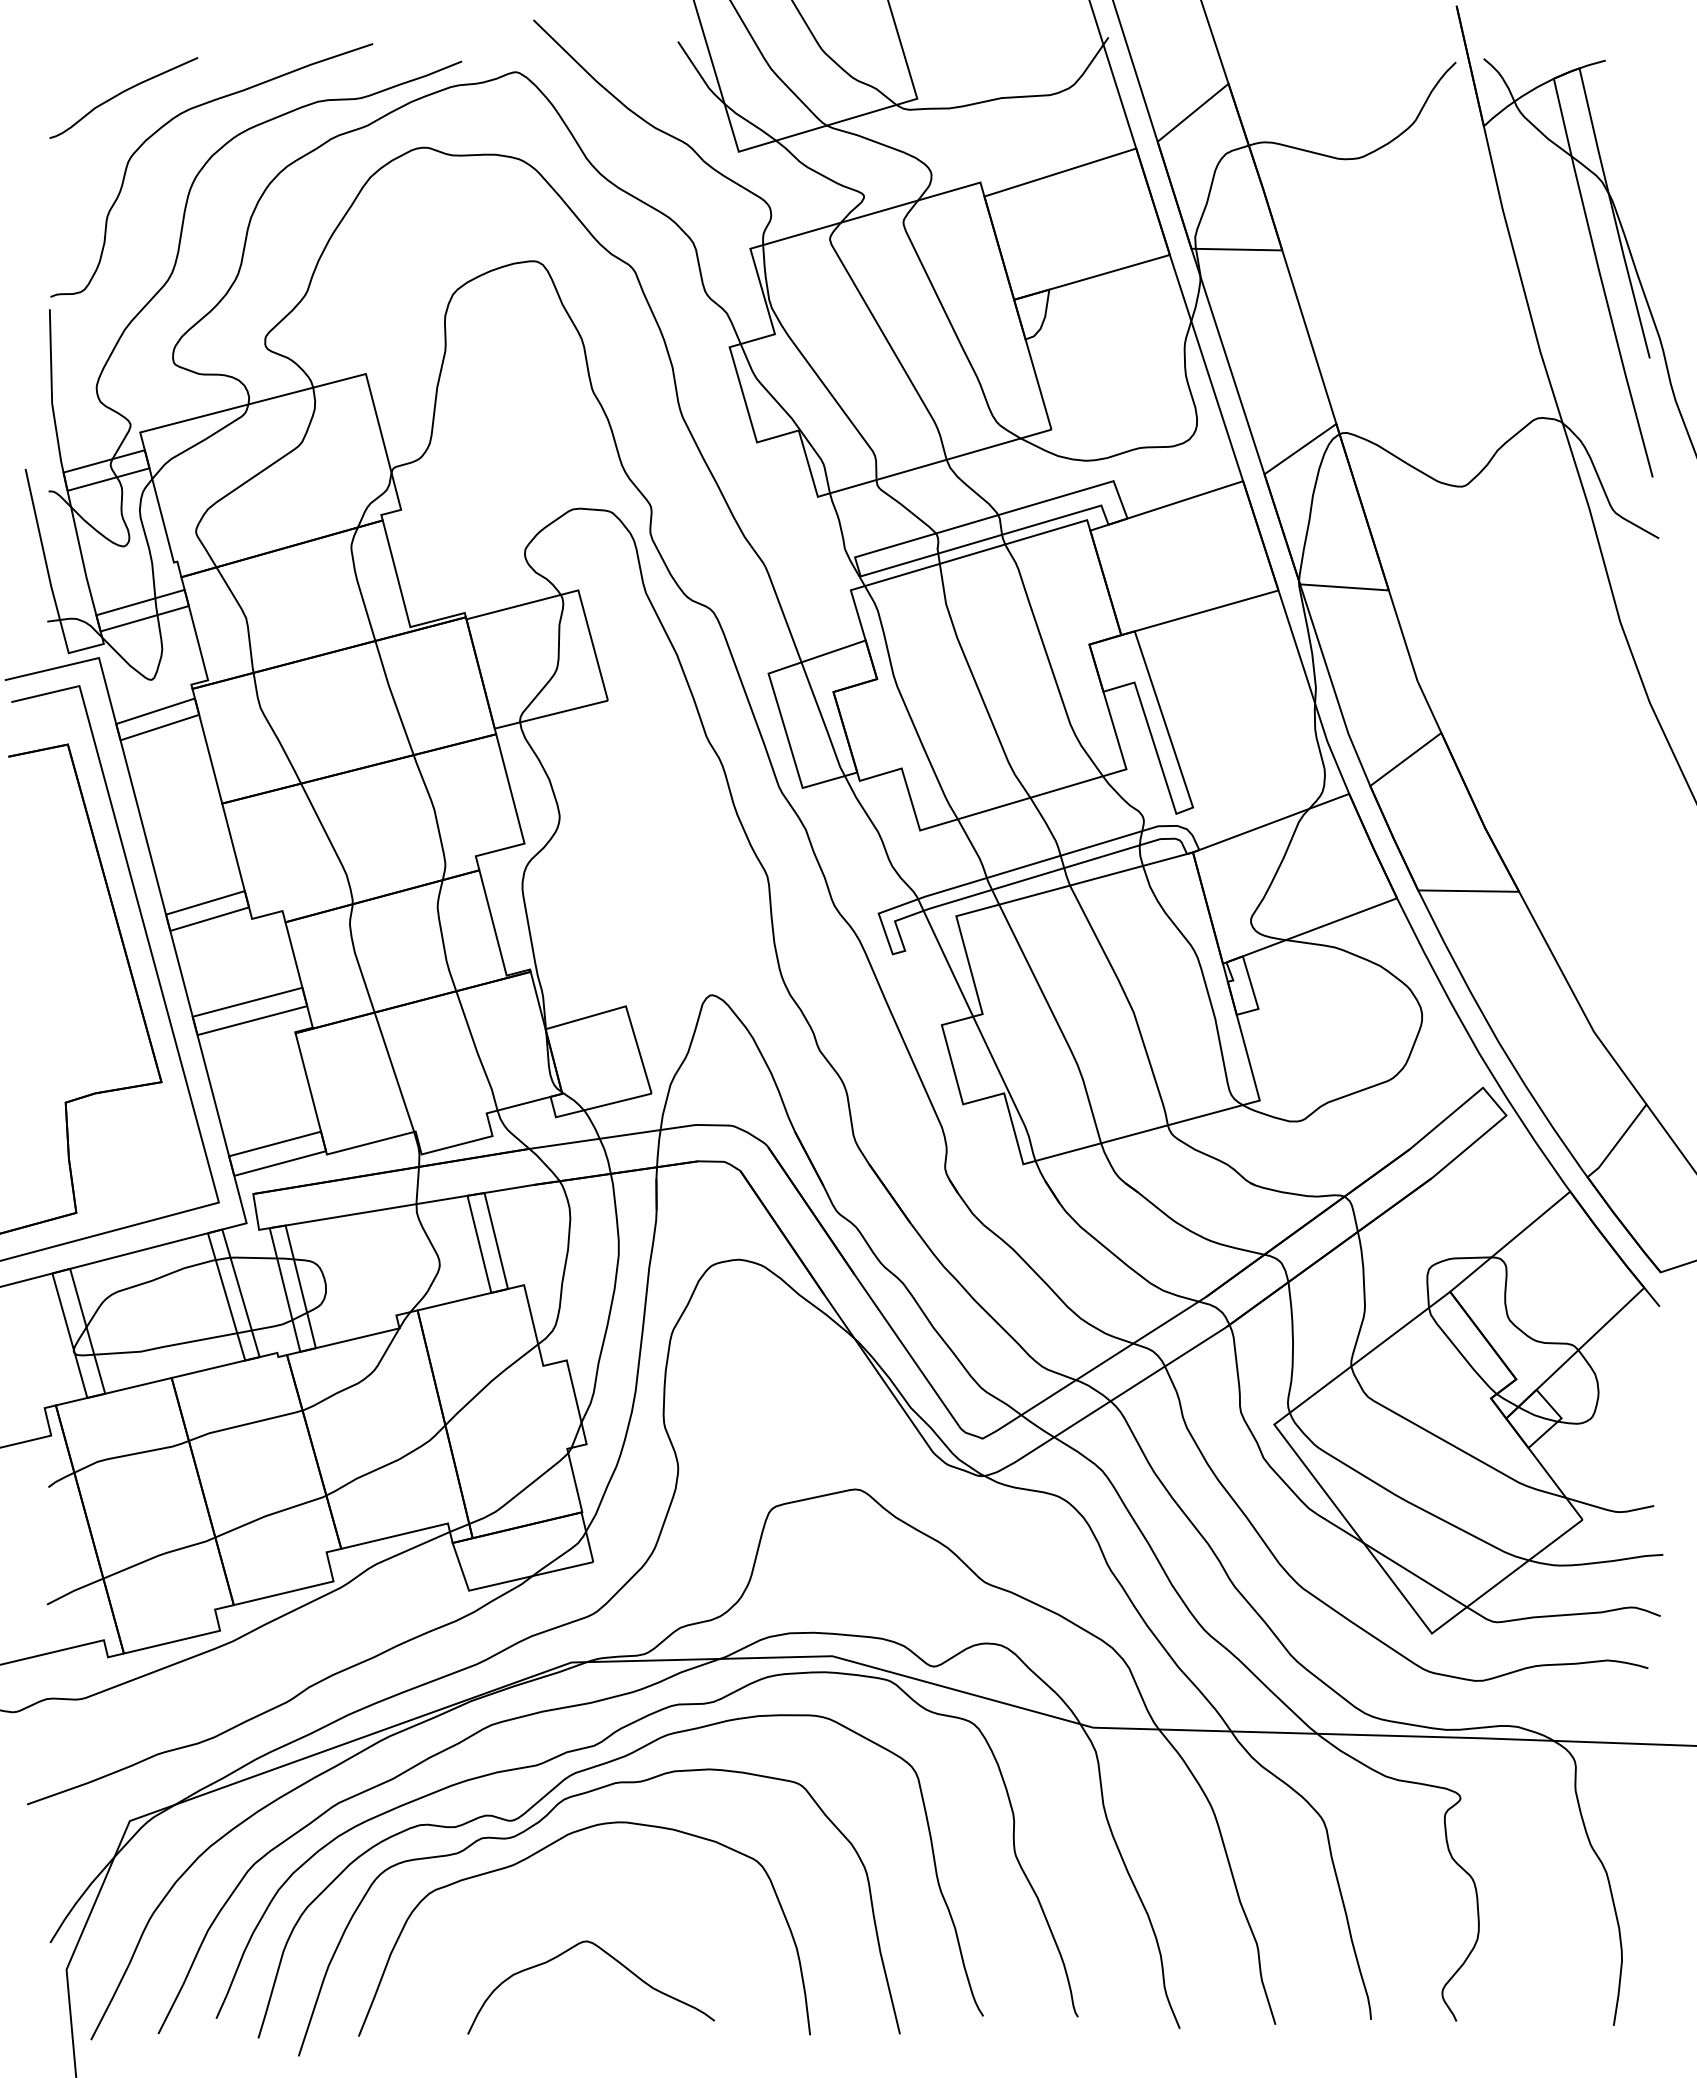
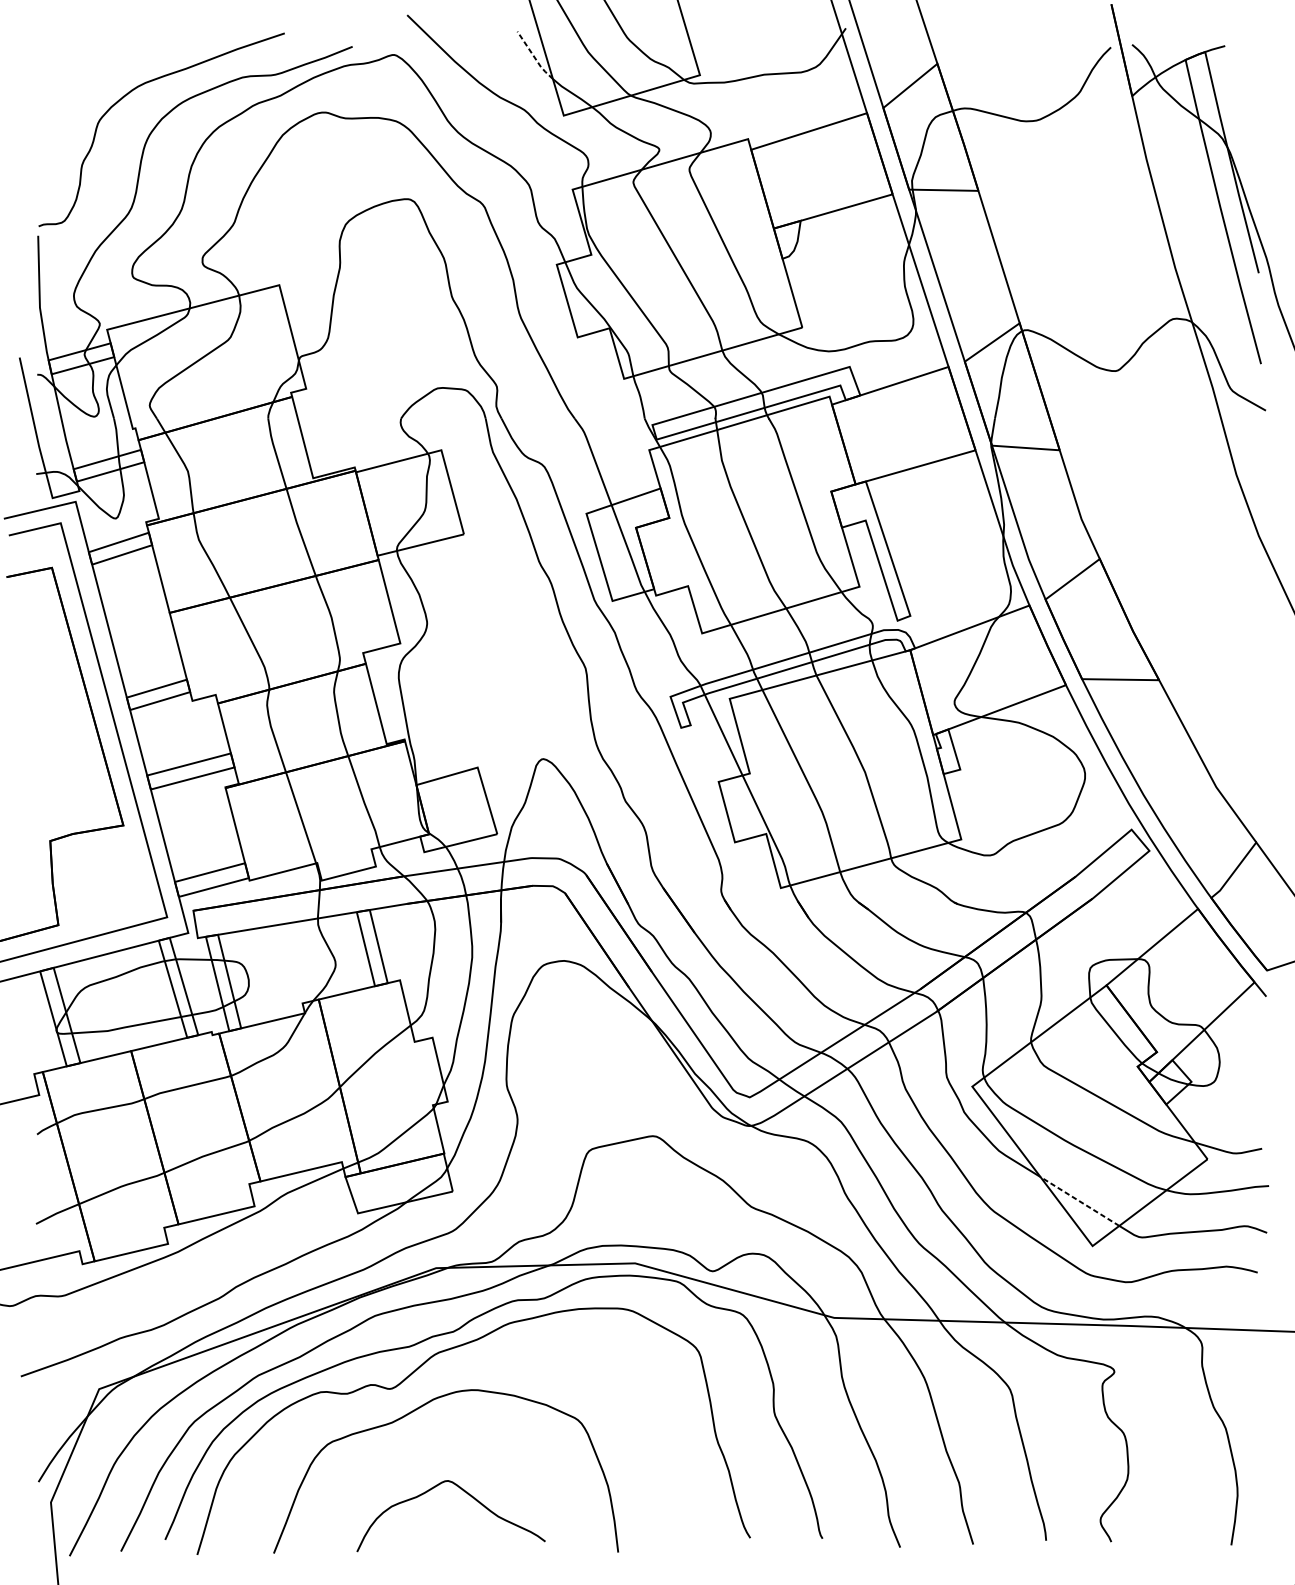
line: (700, 74) -> (534, 56), solid -> dashed
curve: (122, 93) -> (93, 71), removed
line: (1415, 1575) -> (1080, 1201), solid -> dashed
curve: (538, 1823) -> (411, 1390), removed

